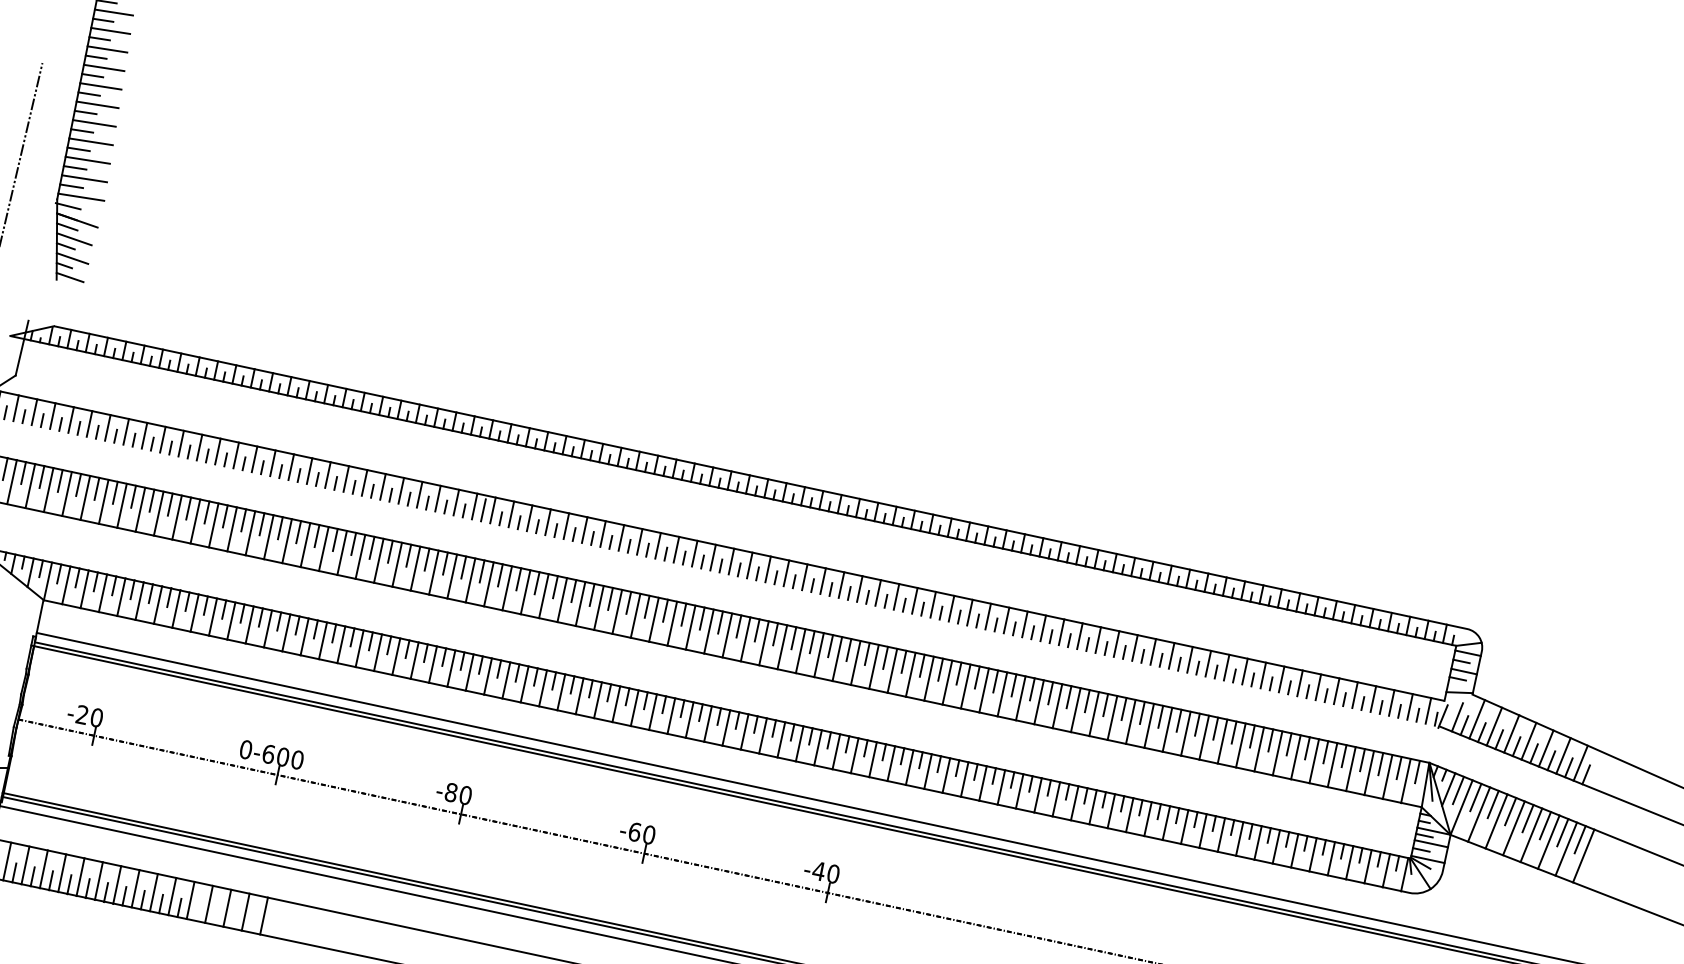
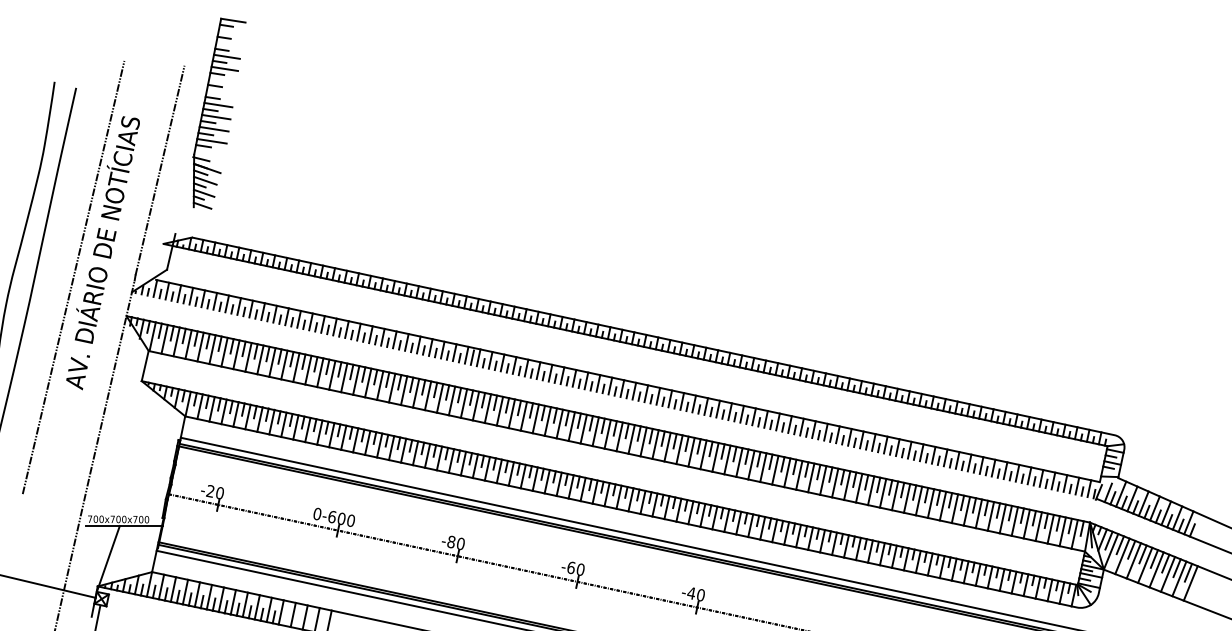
line: (112, 12) -> (230, 32), removed
line: (109, 30) -> (228, 44), removed
line: (100, 85) -> (222, 80), removed
line: (97, 104) -> (220, 92), removed
line: (80, 197) -> (209, 153), removed

